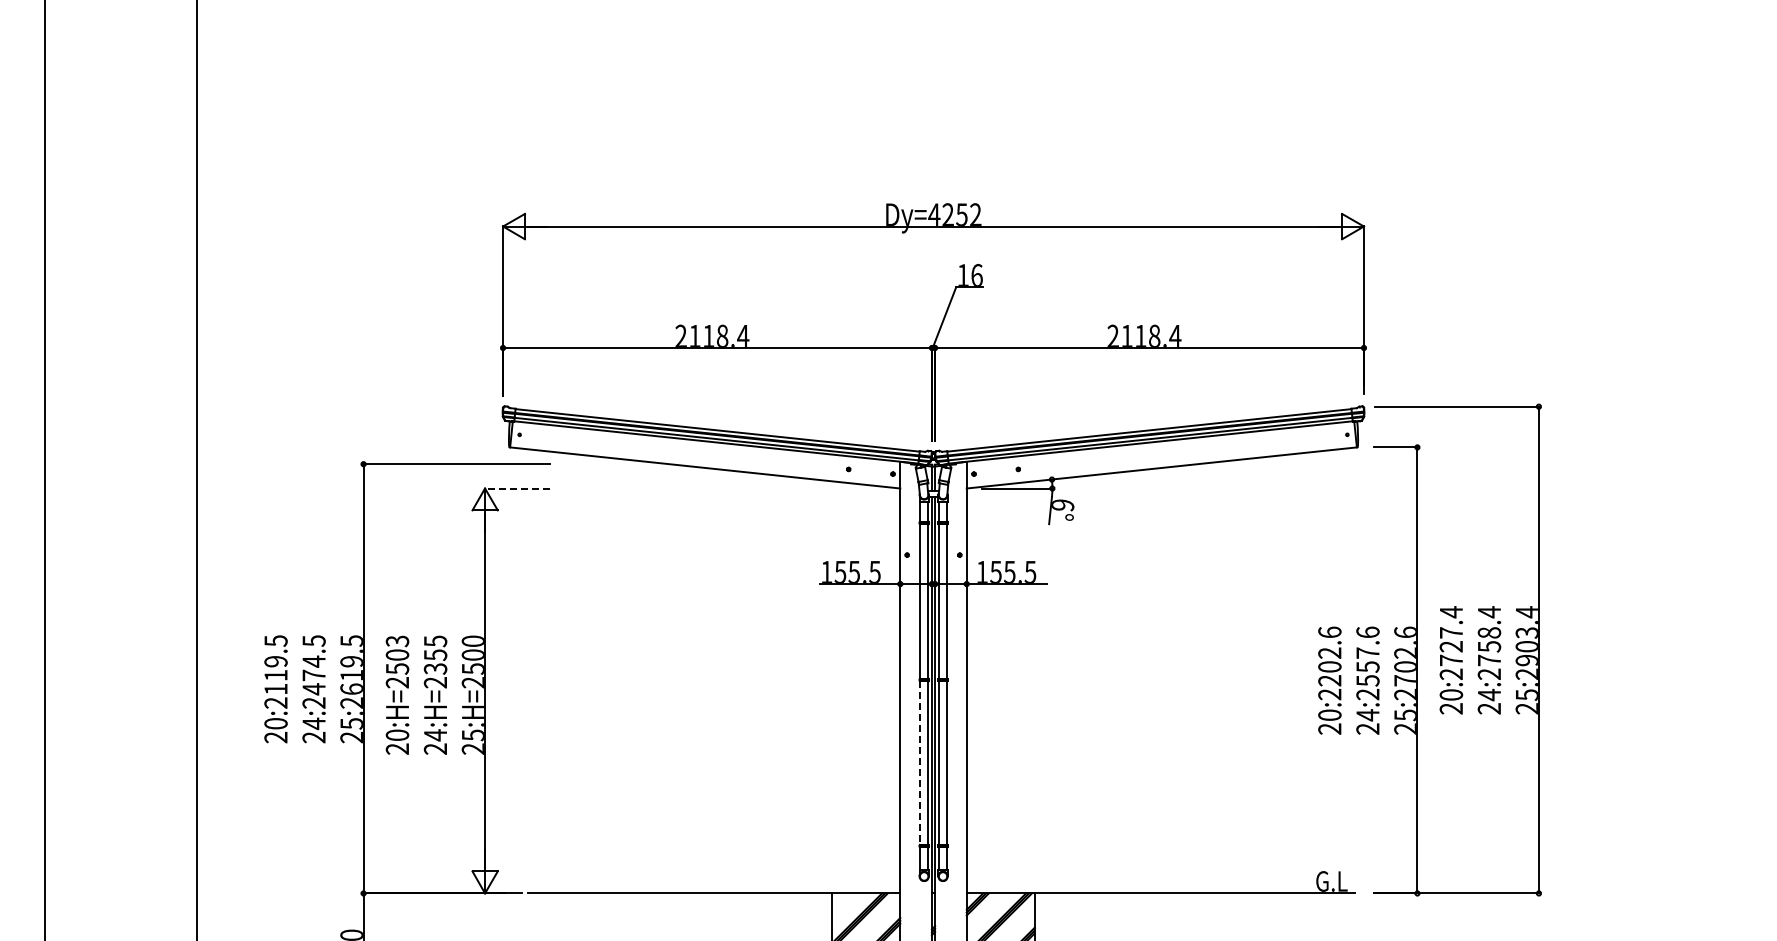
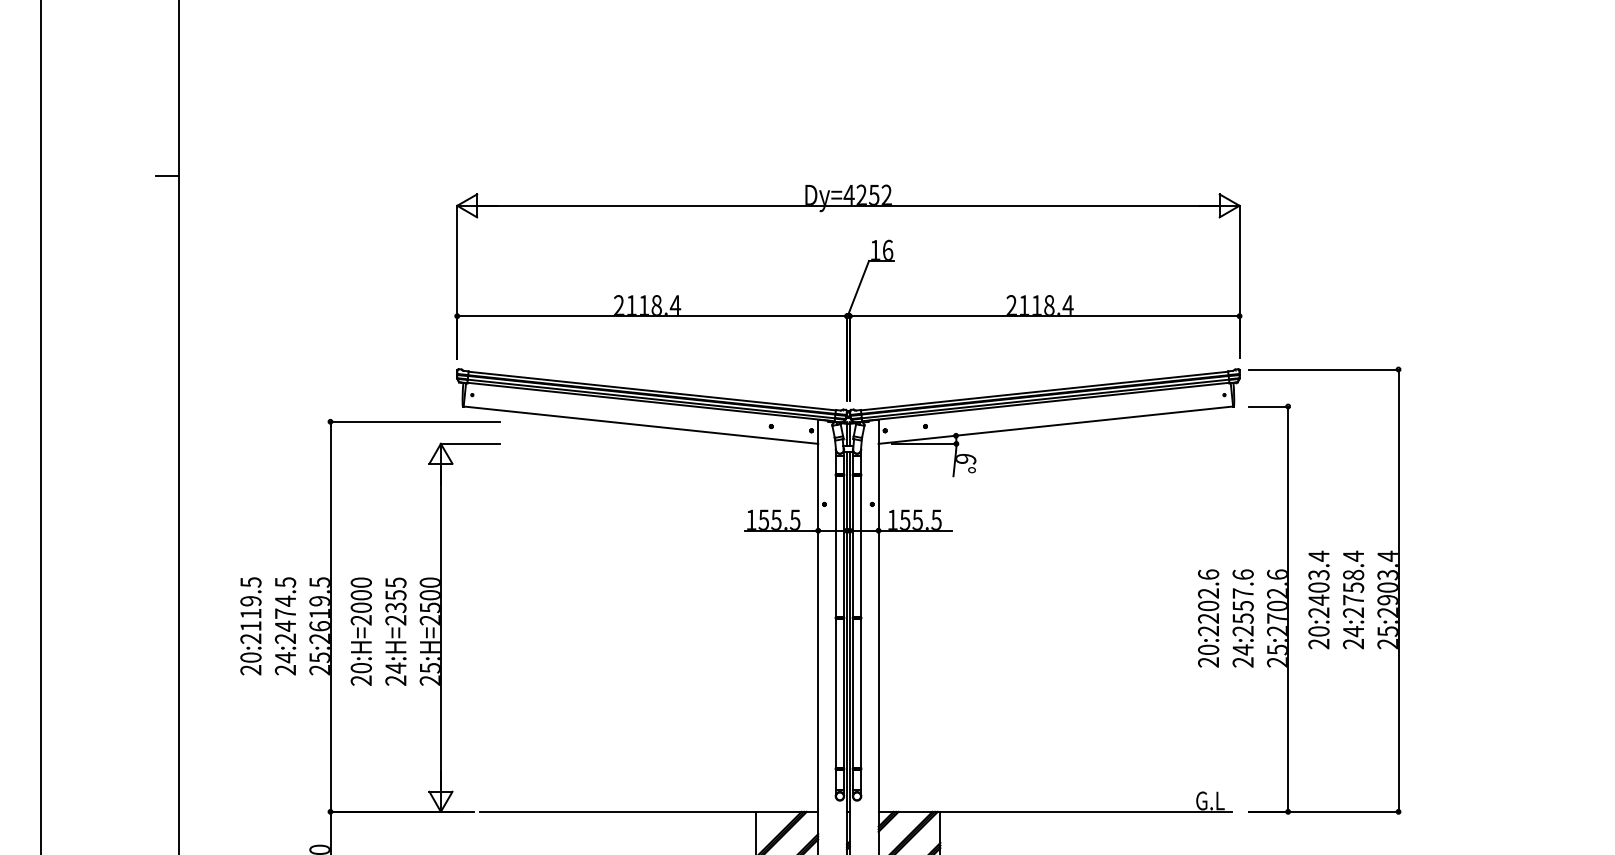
line: (183, 194) -> (166, 176), added
line: (517, 488) -> (470, 443), dashed -> solid
text: (1451, 646) -> (1319, 587), 20:2727.4 -> 20:2403.4
text: (397, 654) -> (361, 594), 20:H=2503 -> 20:H=2000
line: (919, 763) -> (835, 693), dashed -> solid

